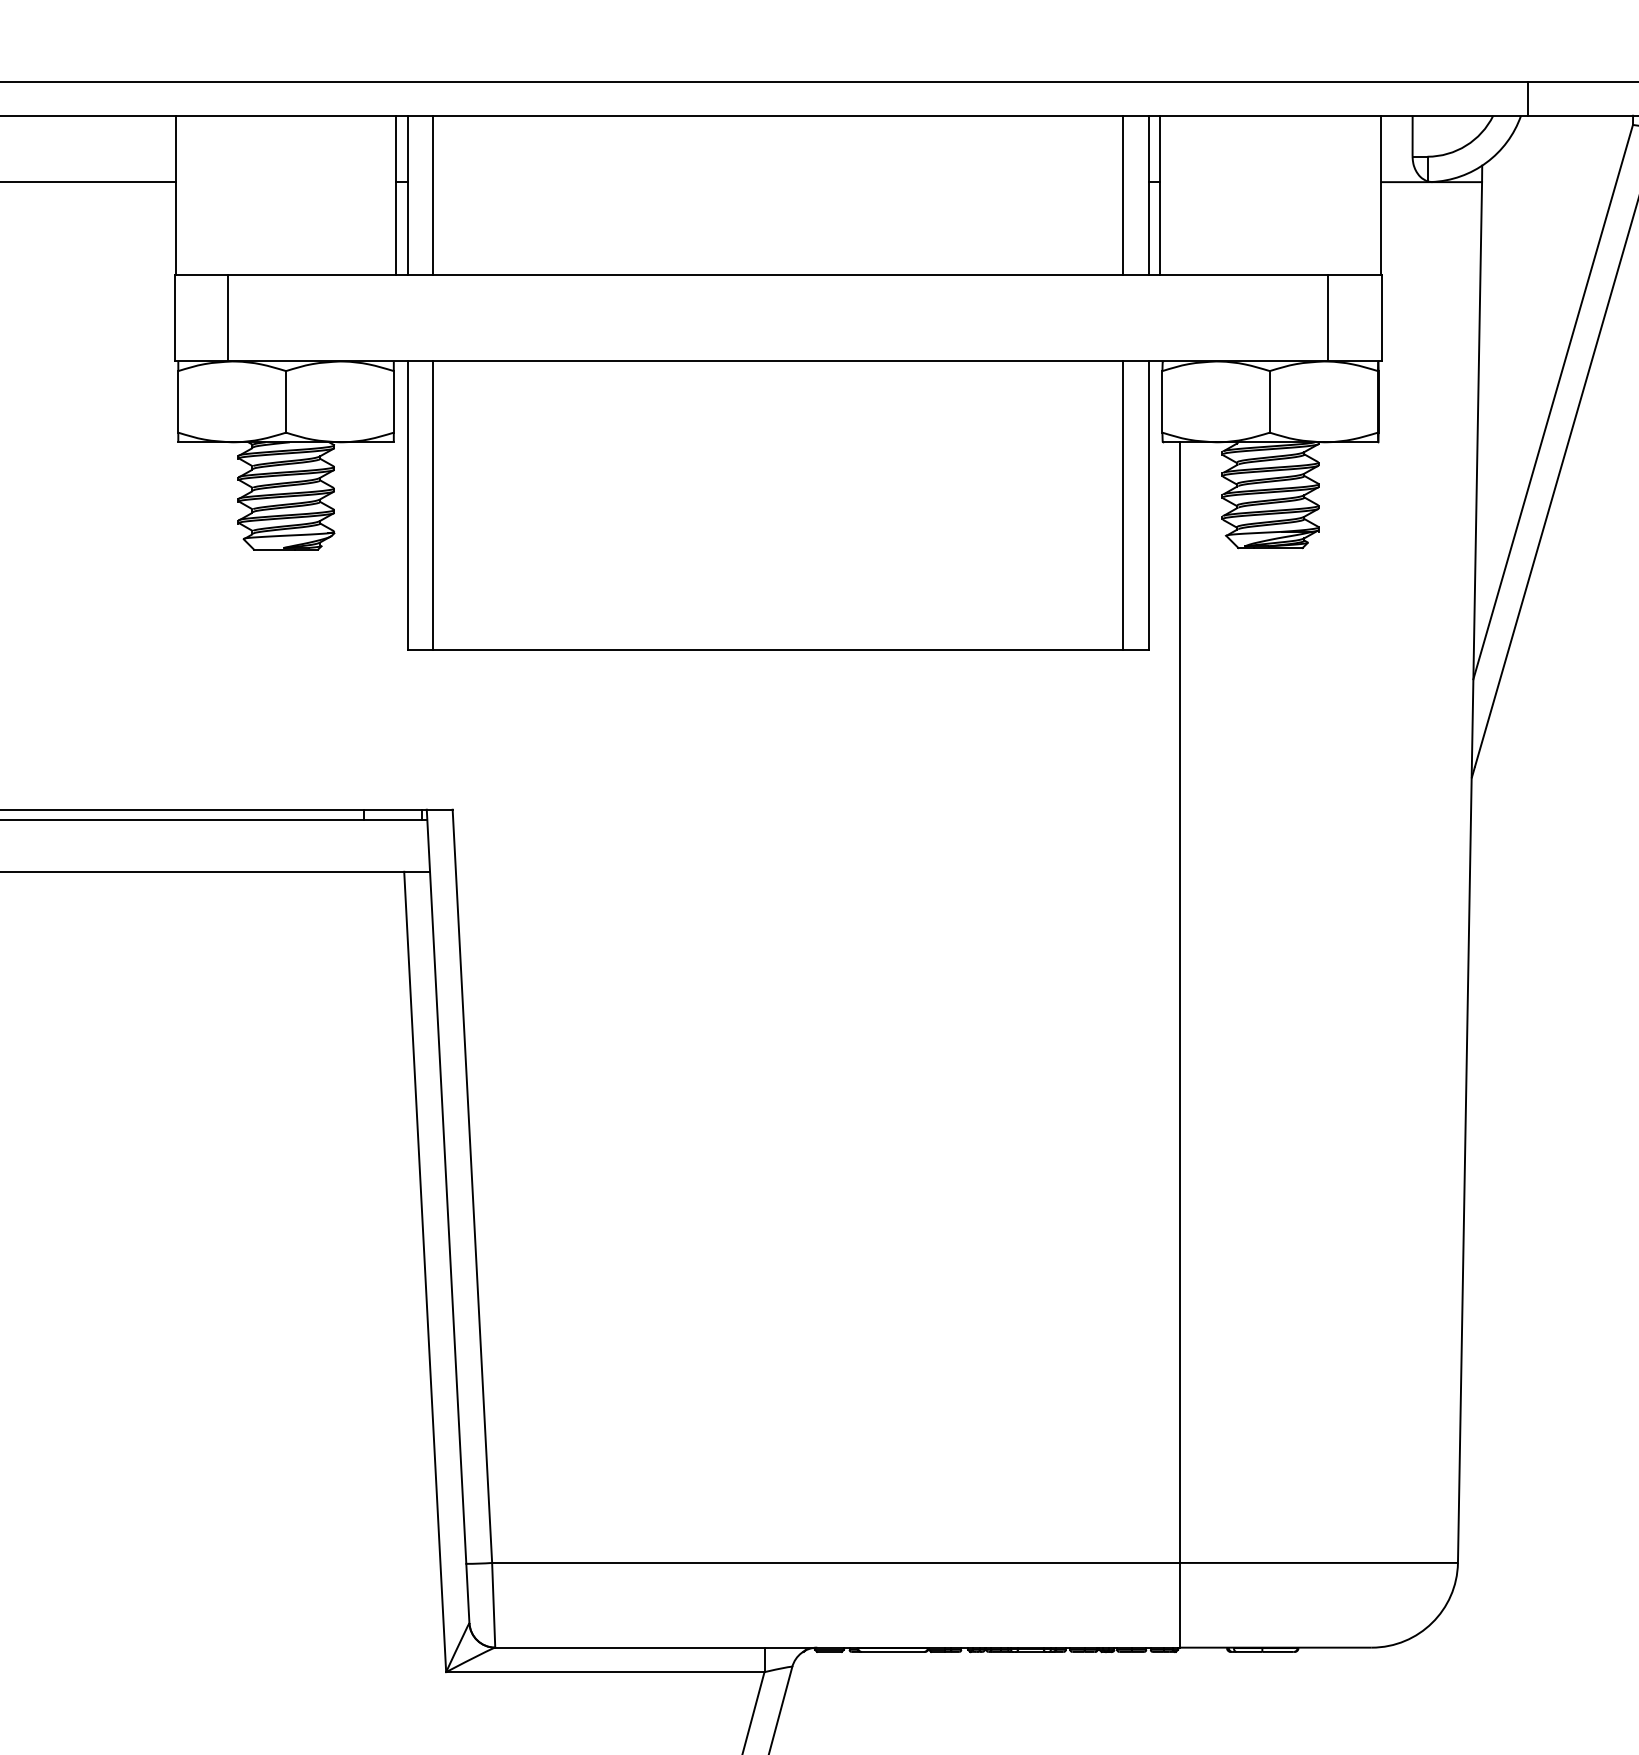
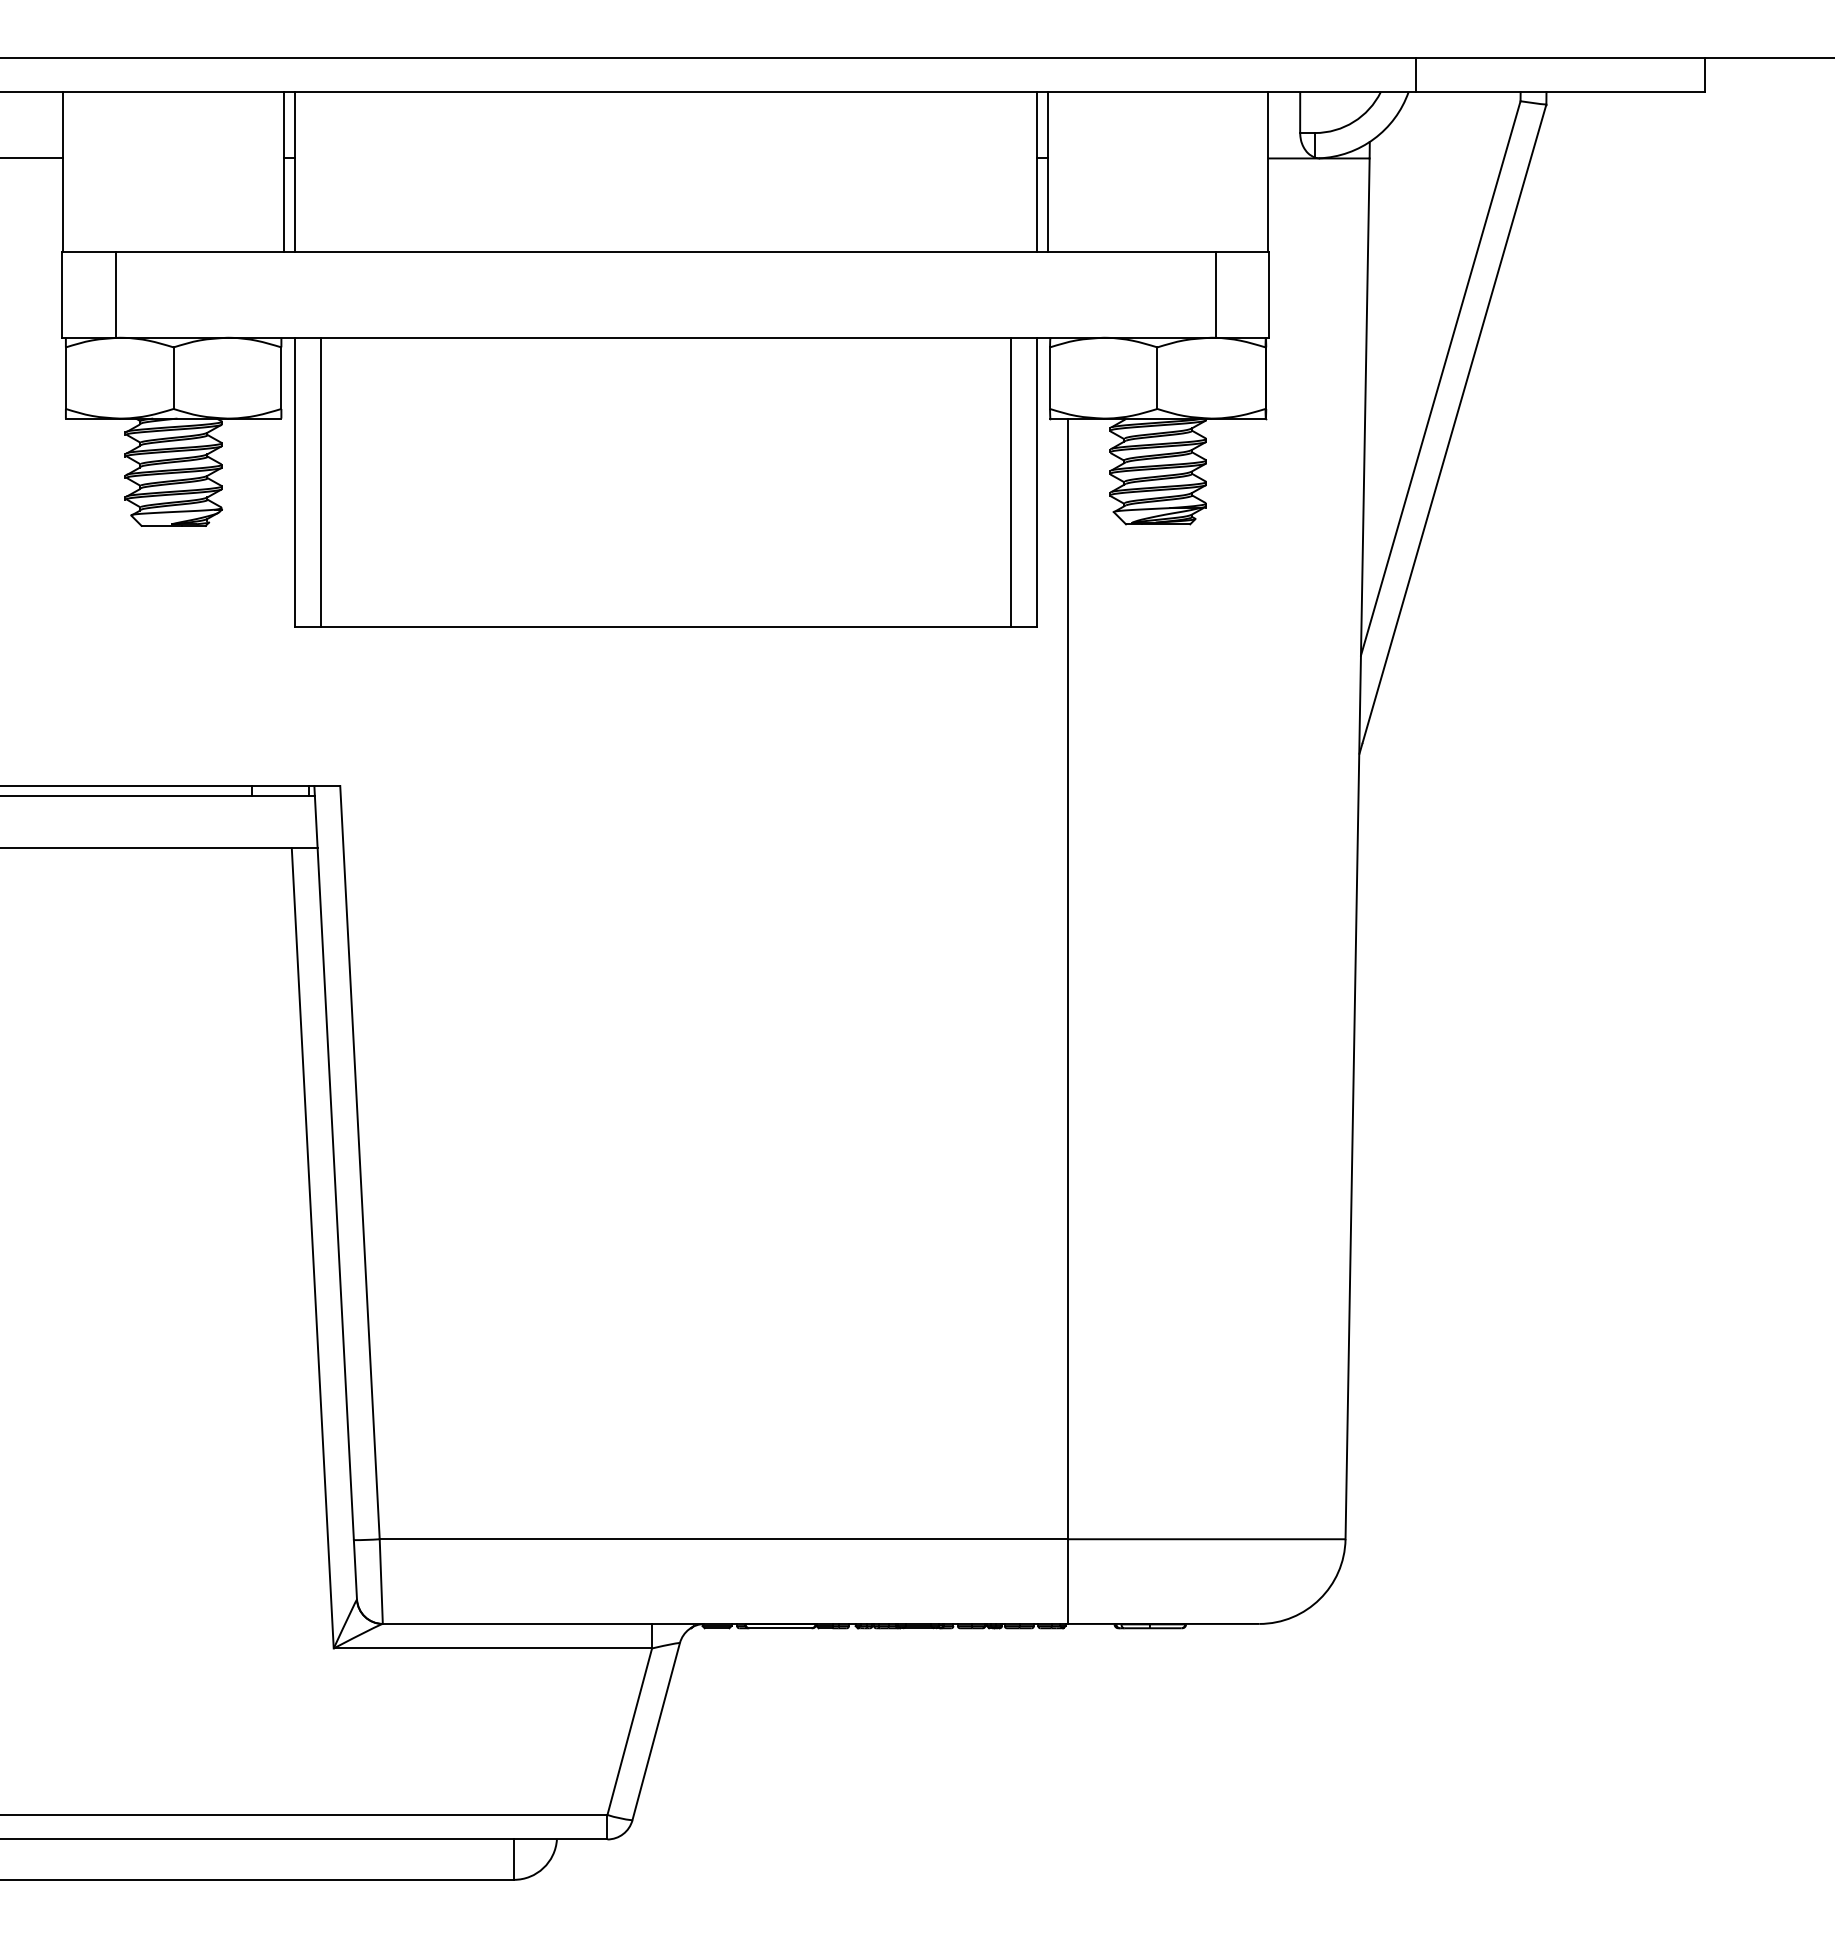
line: (433, 195) -> (321, 171), removed
line: (1122, 195) -> (1010, 171), removed

